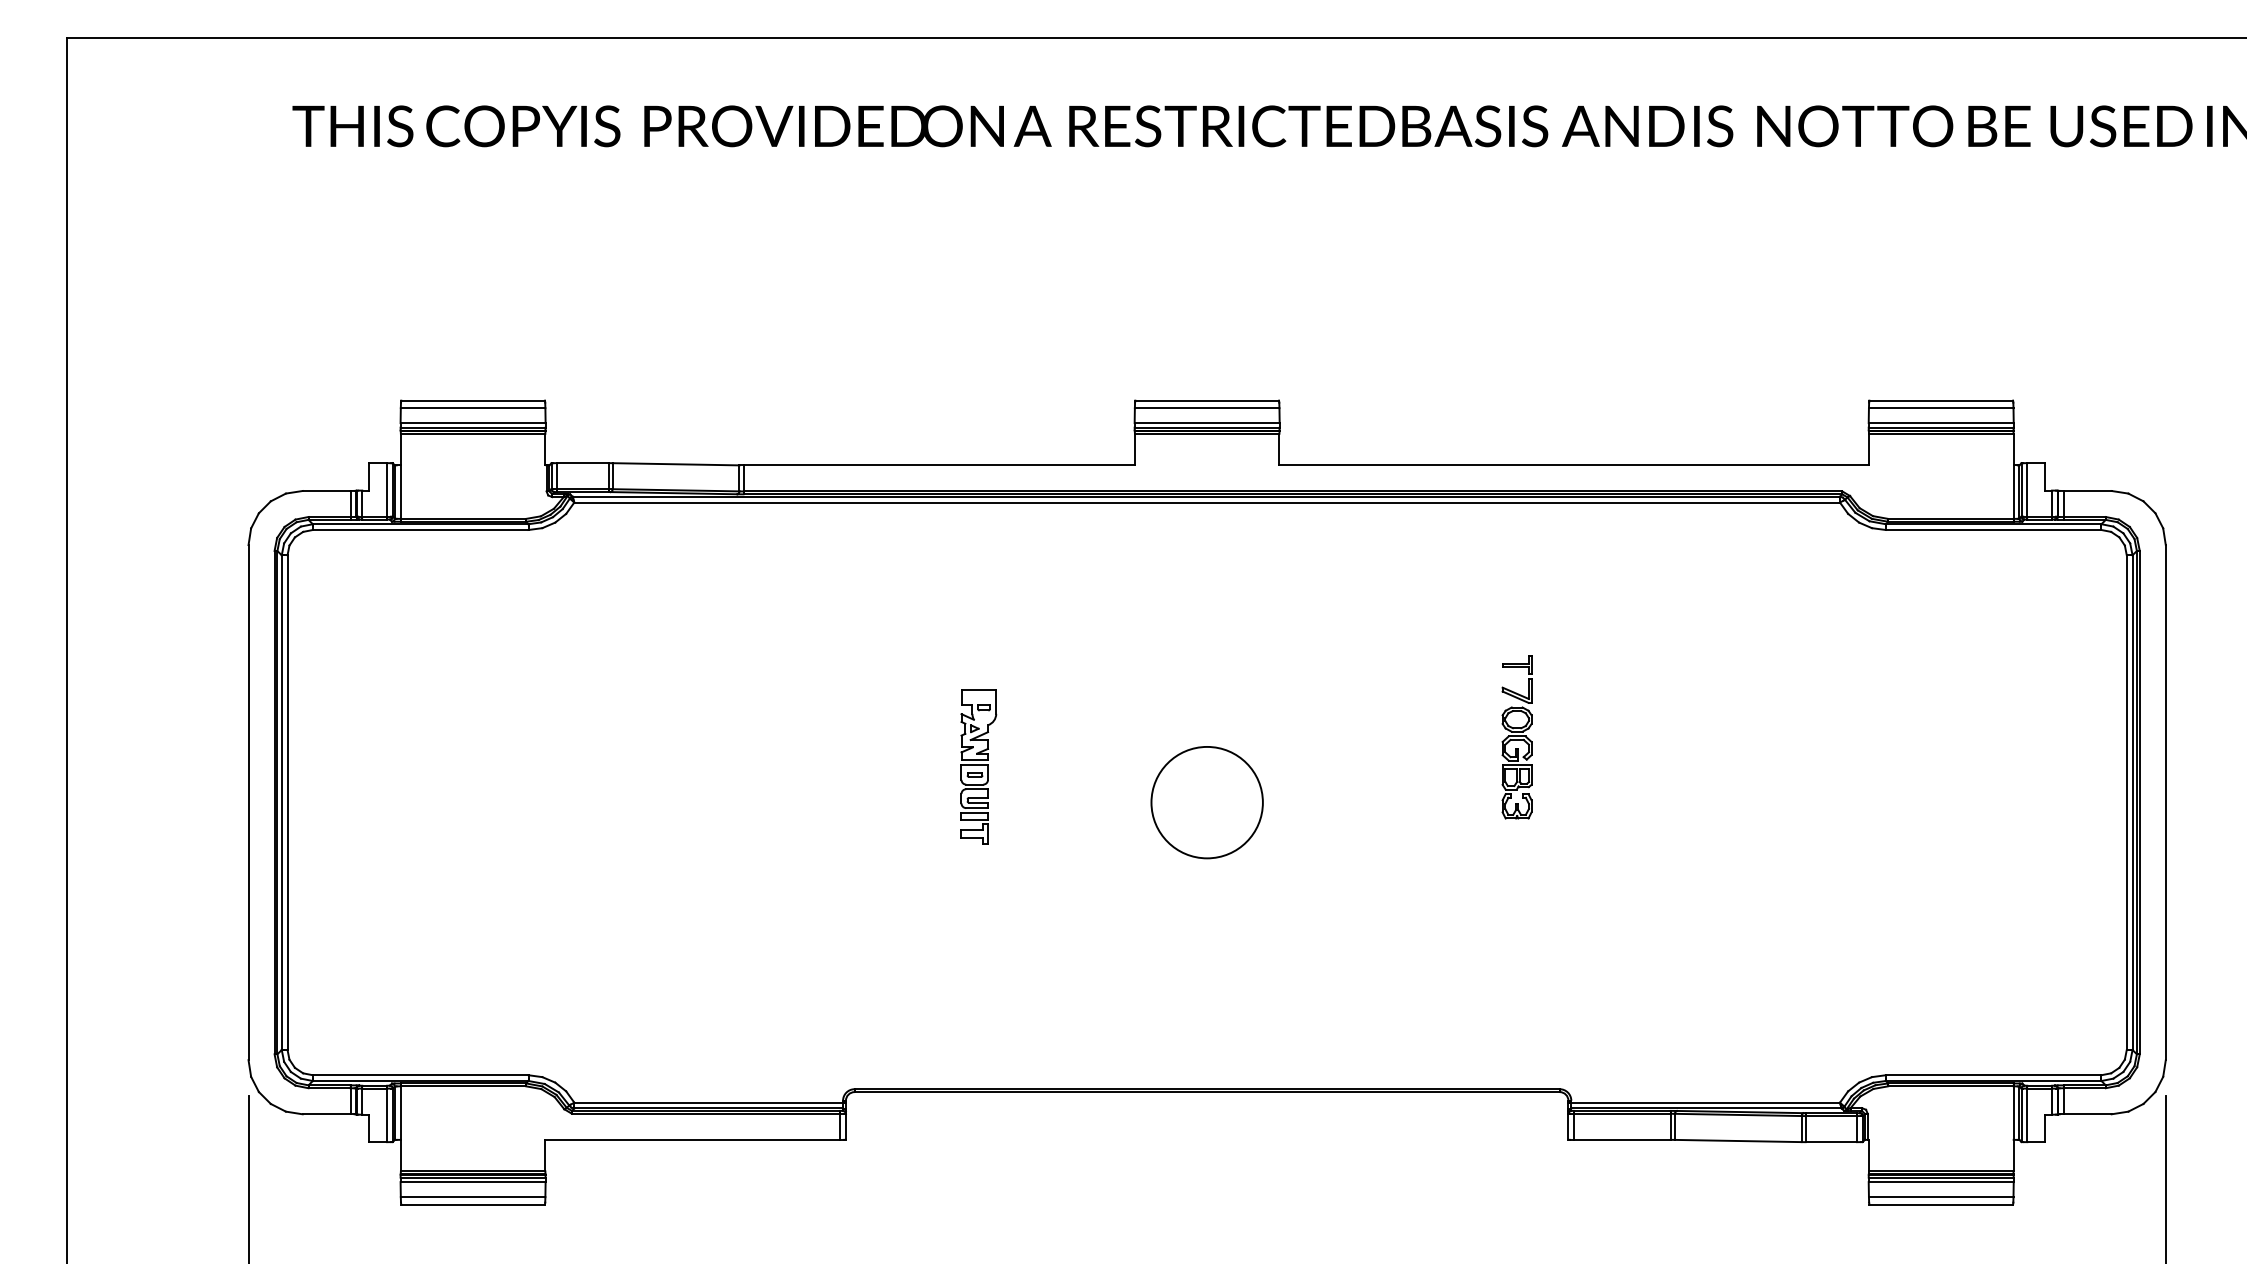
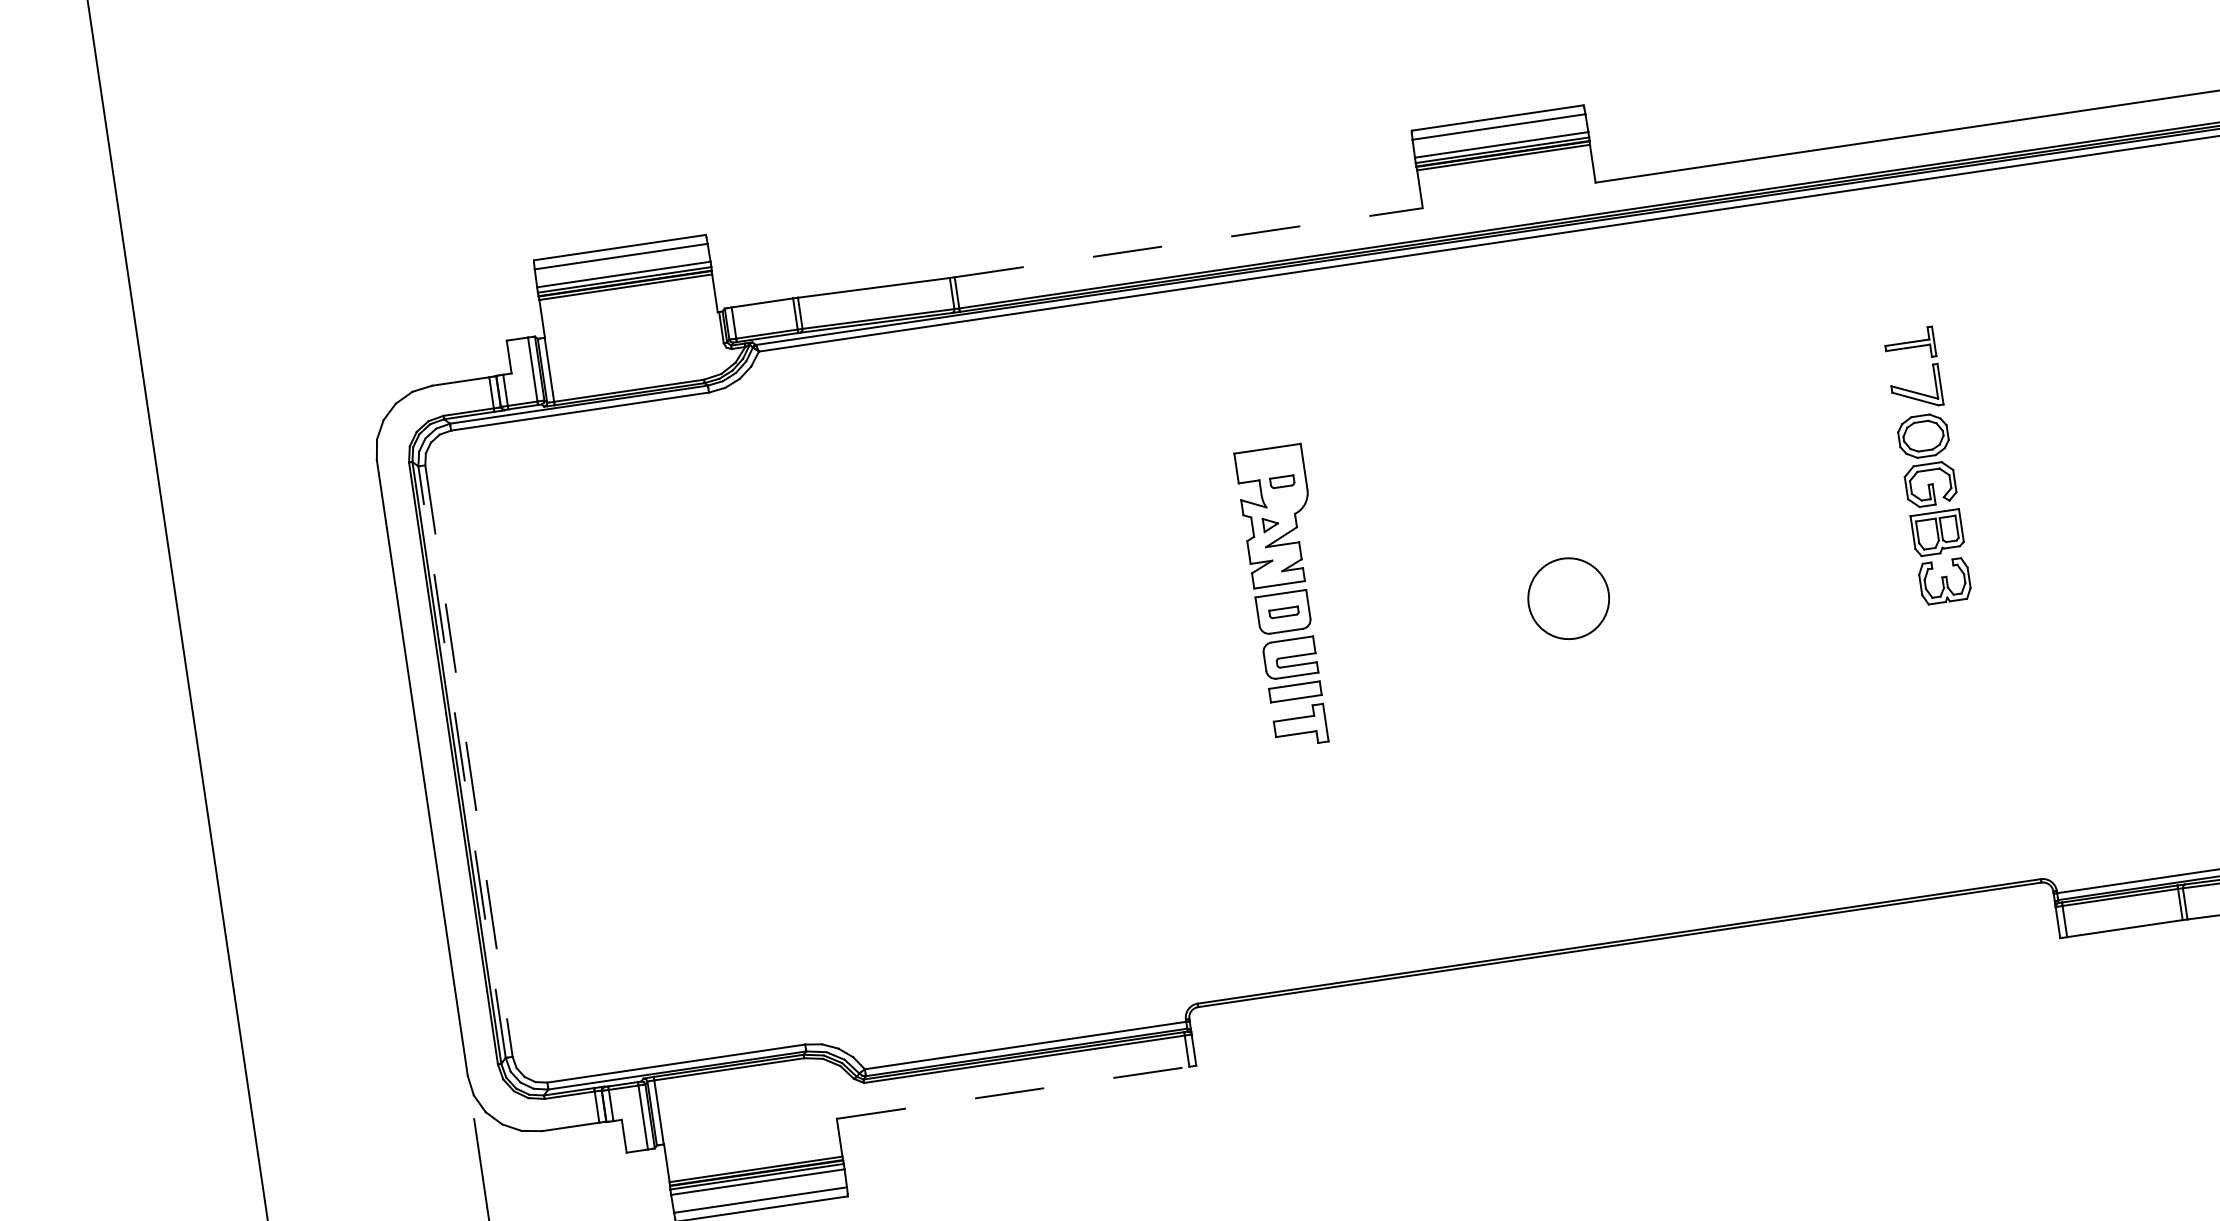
line: (939, 465) -> (1189, 242), solid -> dashed
part: (1516, 737) -> (1927, 466), size x1.4
part: (978, 766) -> (1288, 595), size x1.6
line: (281, 802) -> (461, 762), solid -> dashed
circle: (1206, 802) -> (1567, 598), size x0.6
line: (287, 803) -> (469, 762), solid -> dashed
line: (693, 1139) -> (1013, 1092), solid -> dashed

